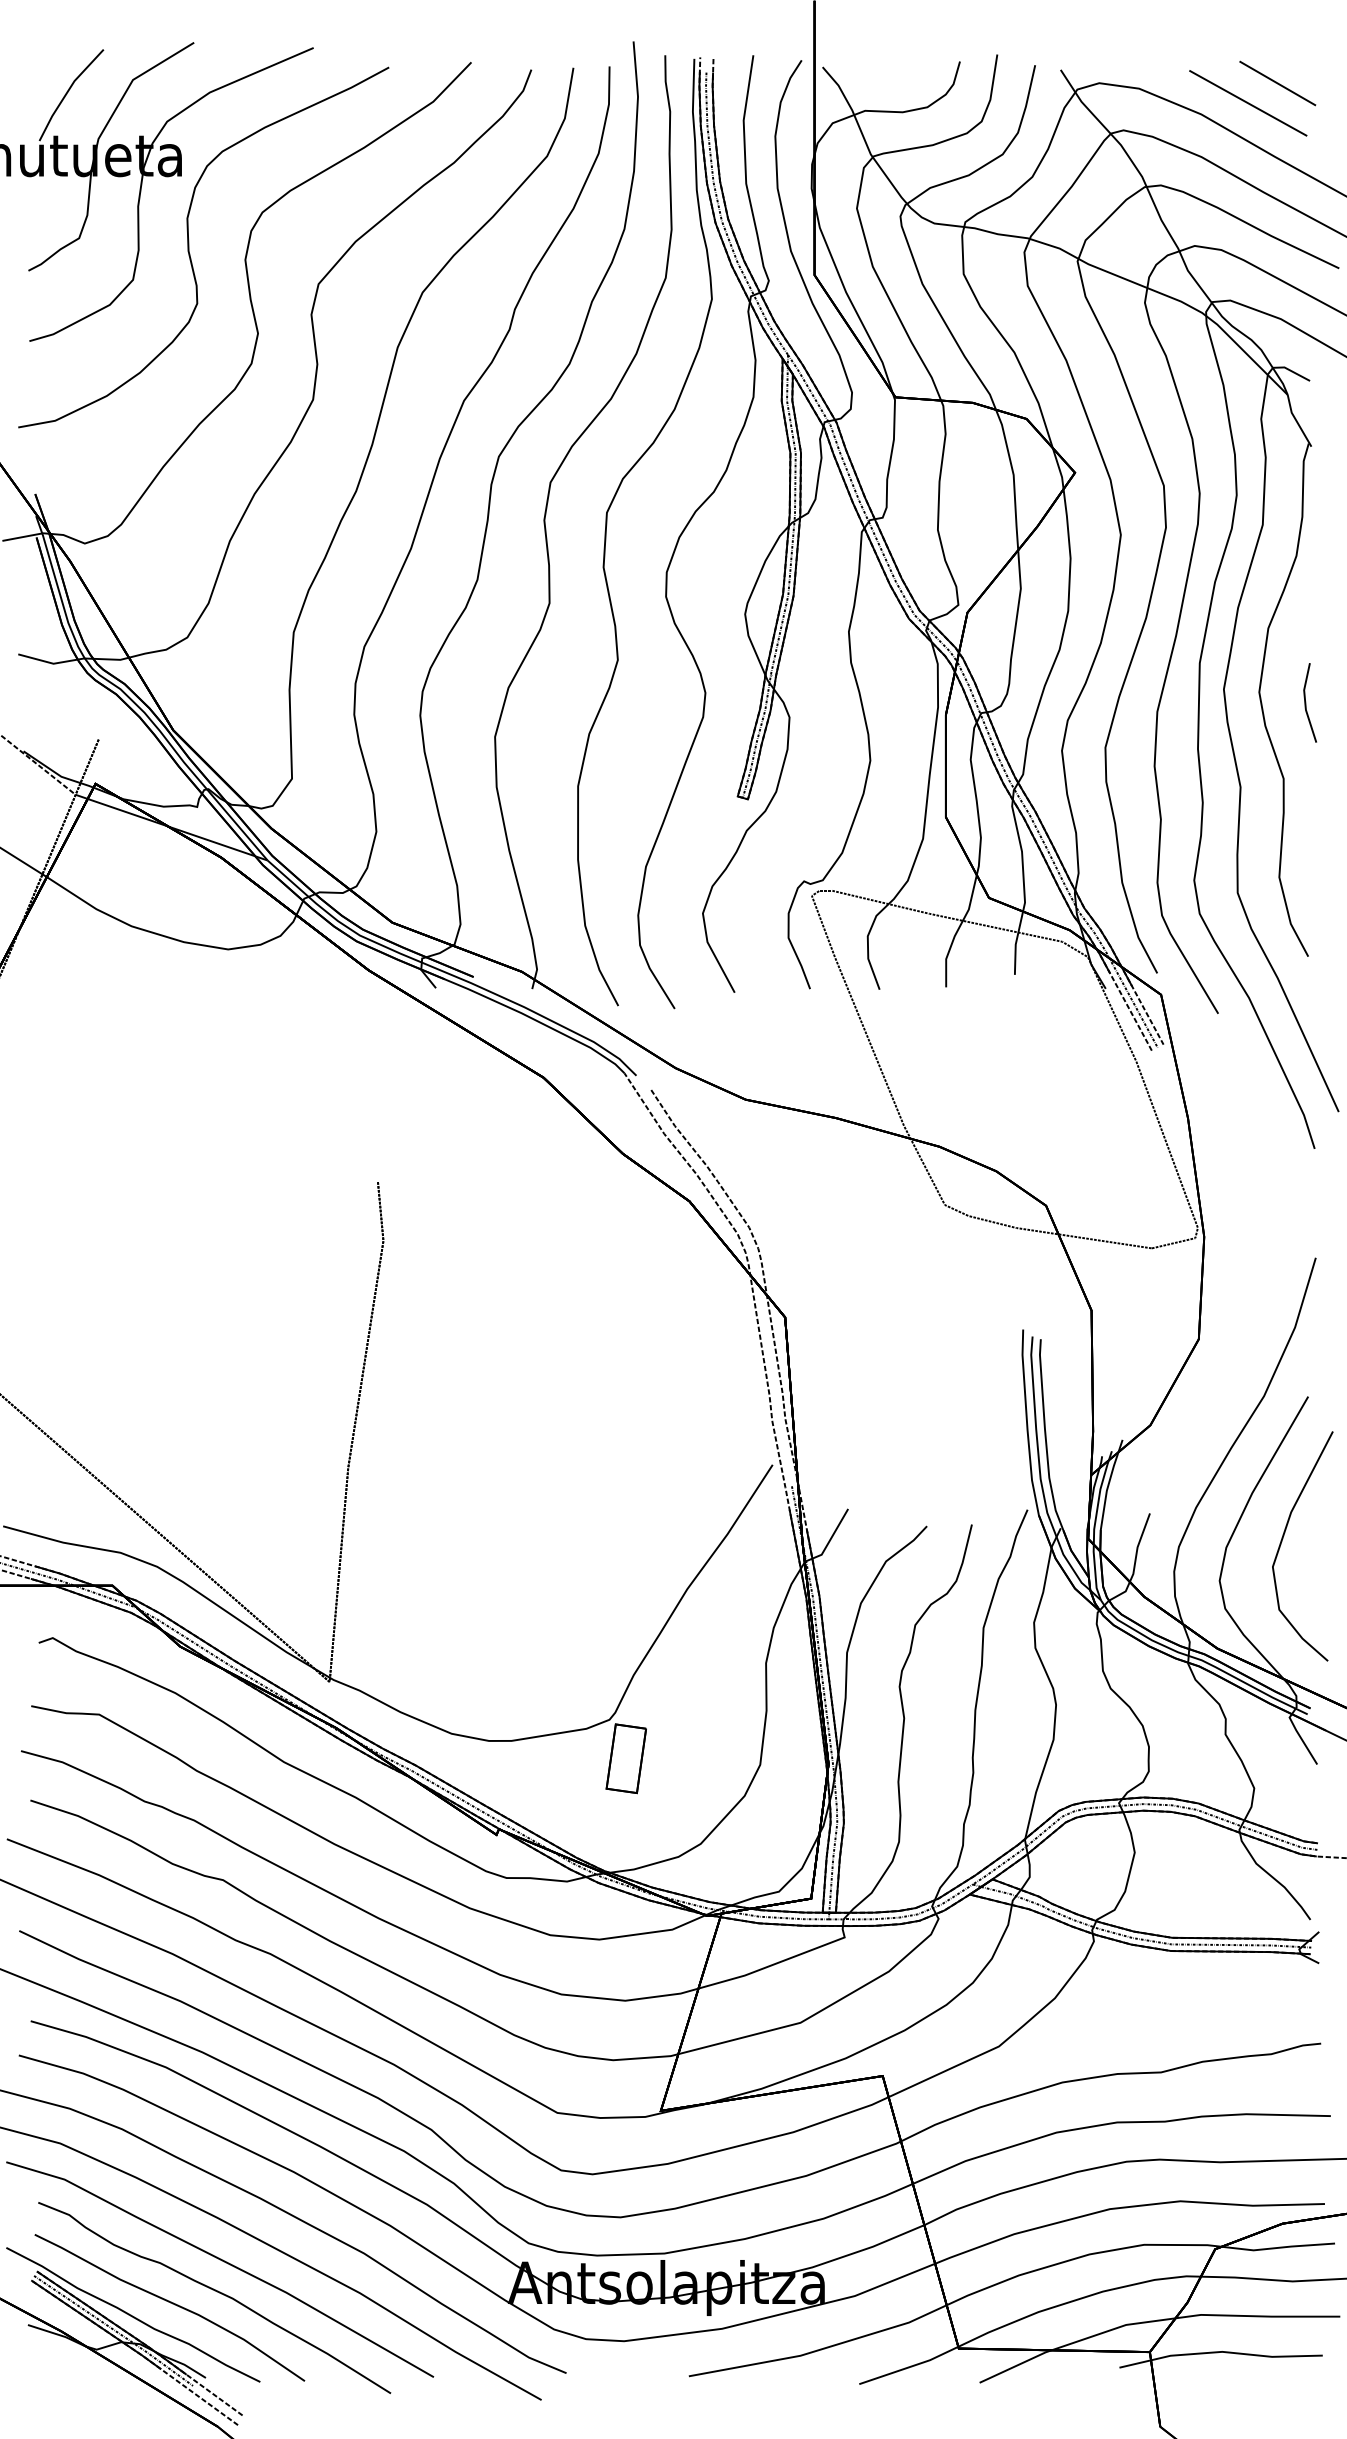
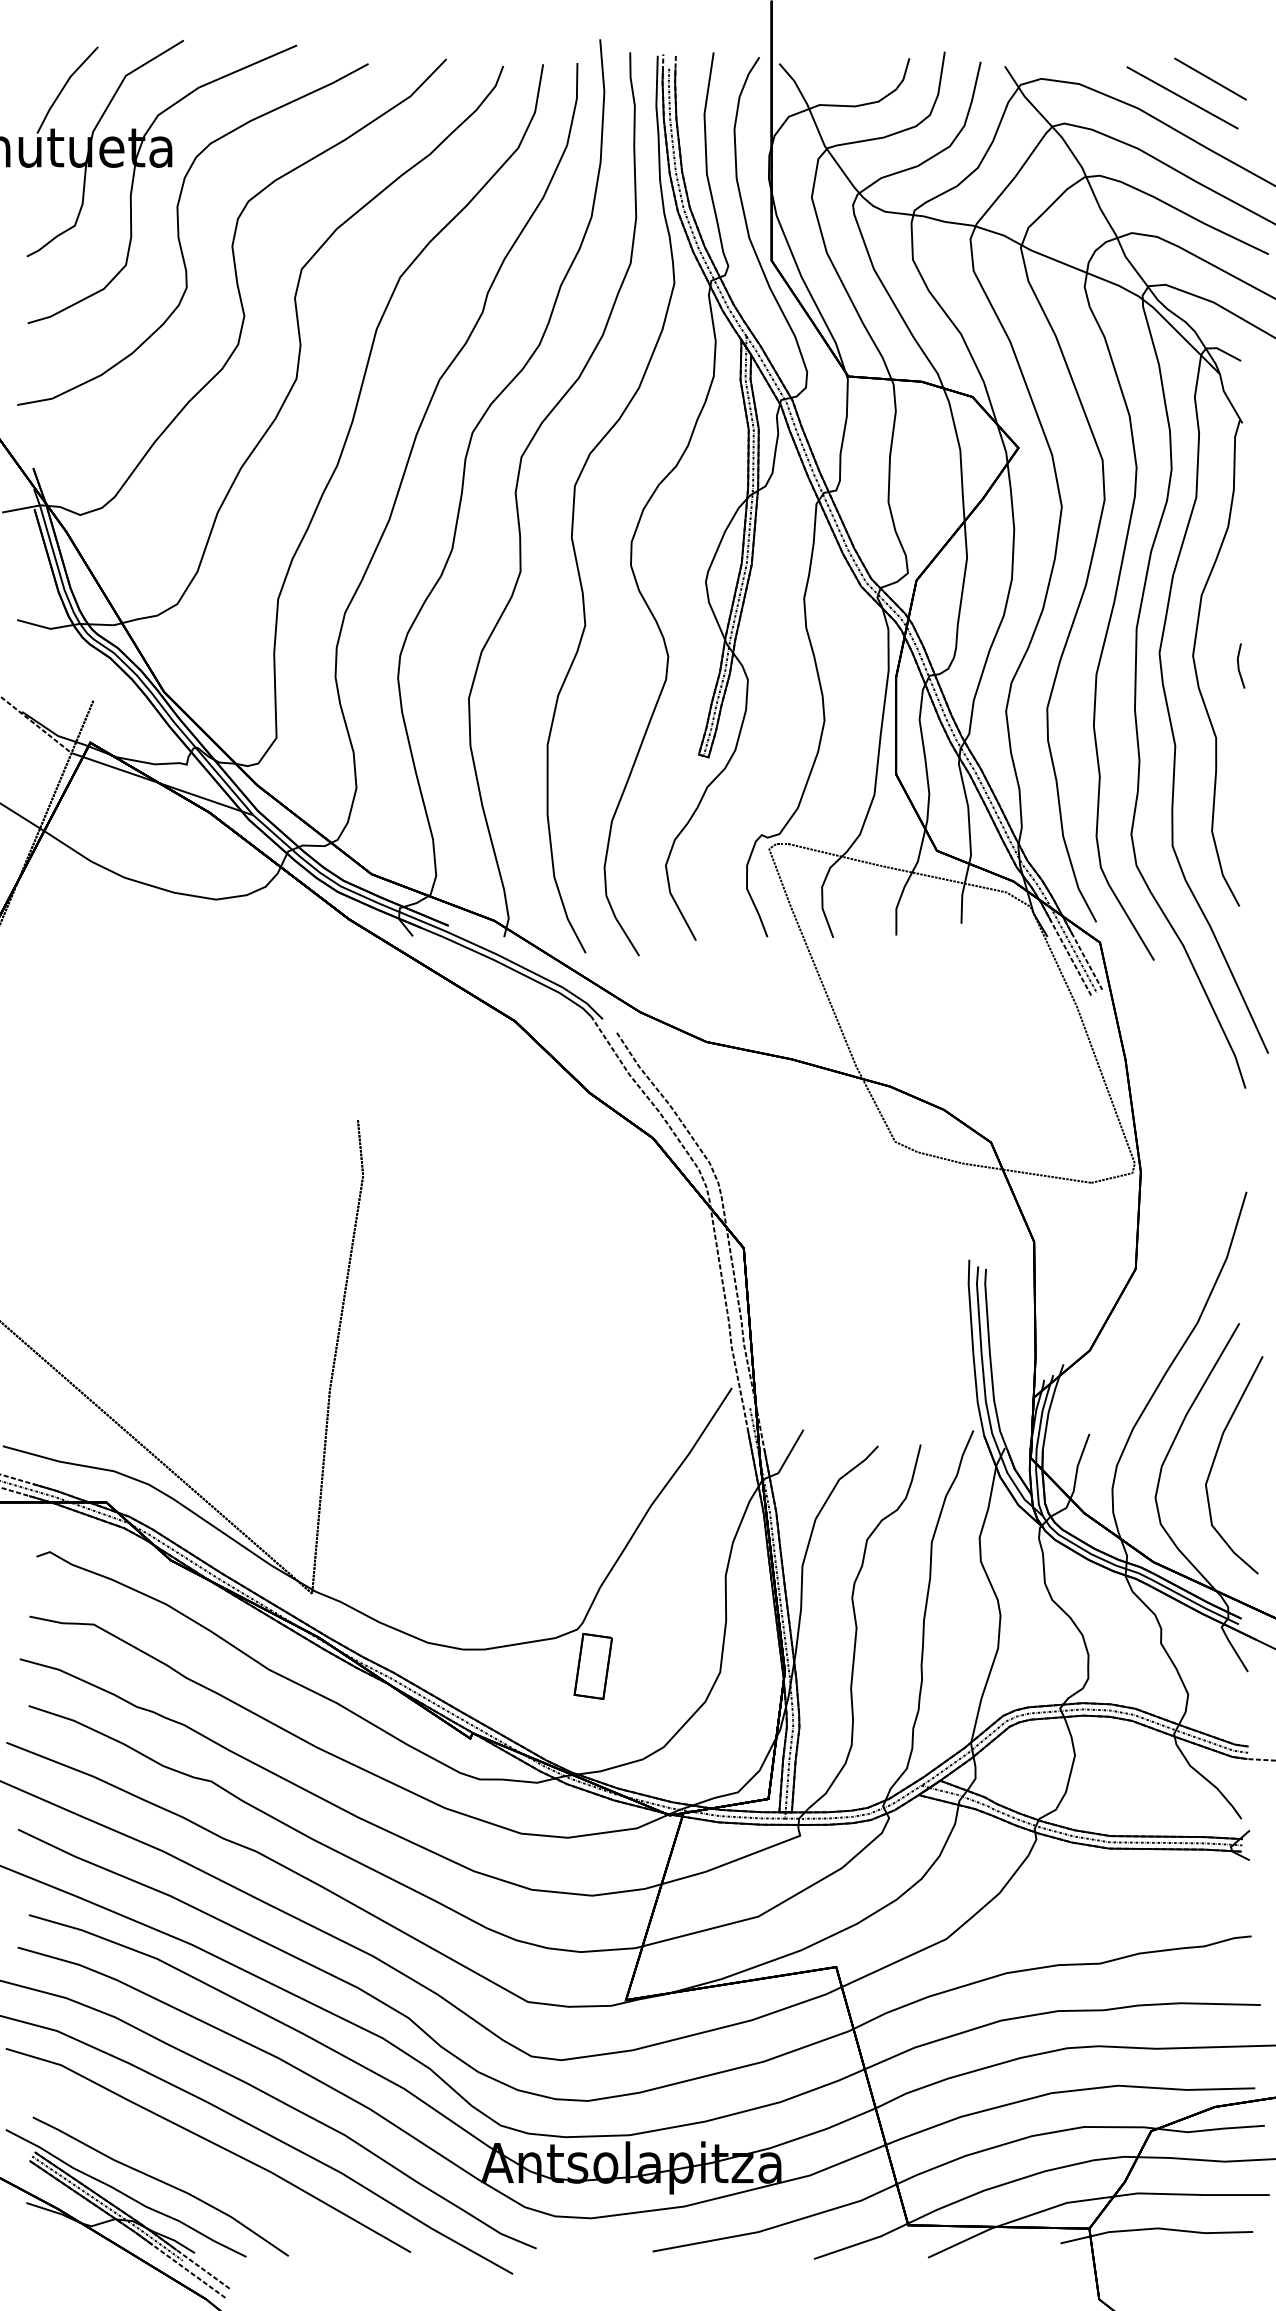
part: (1309, 702) -> (1240, 665), size x0.6
curve: (217, 2292) -> (205, 2172), removed

